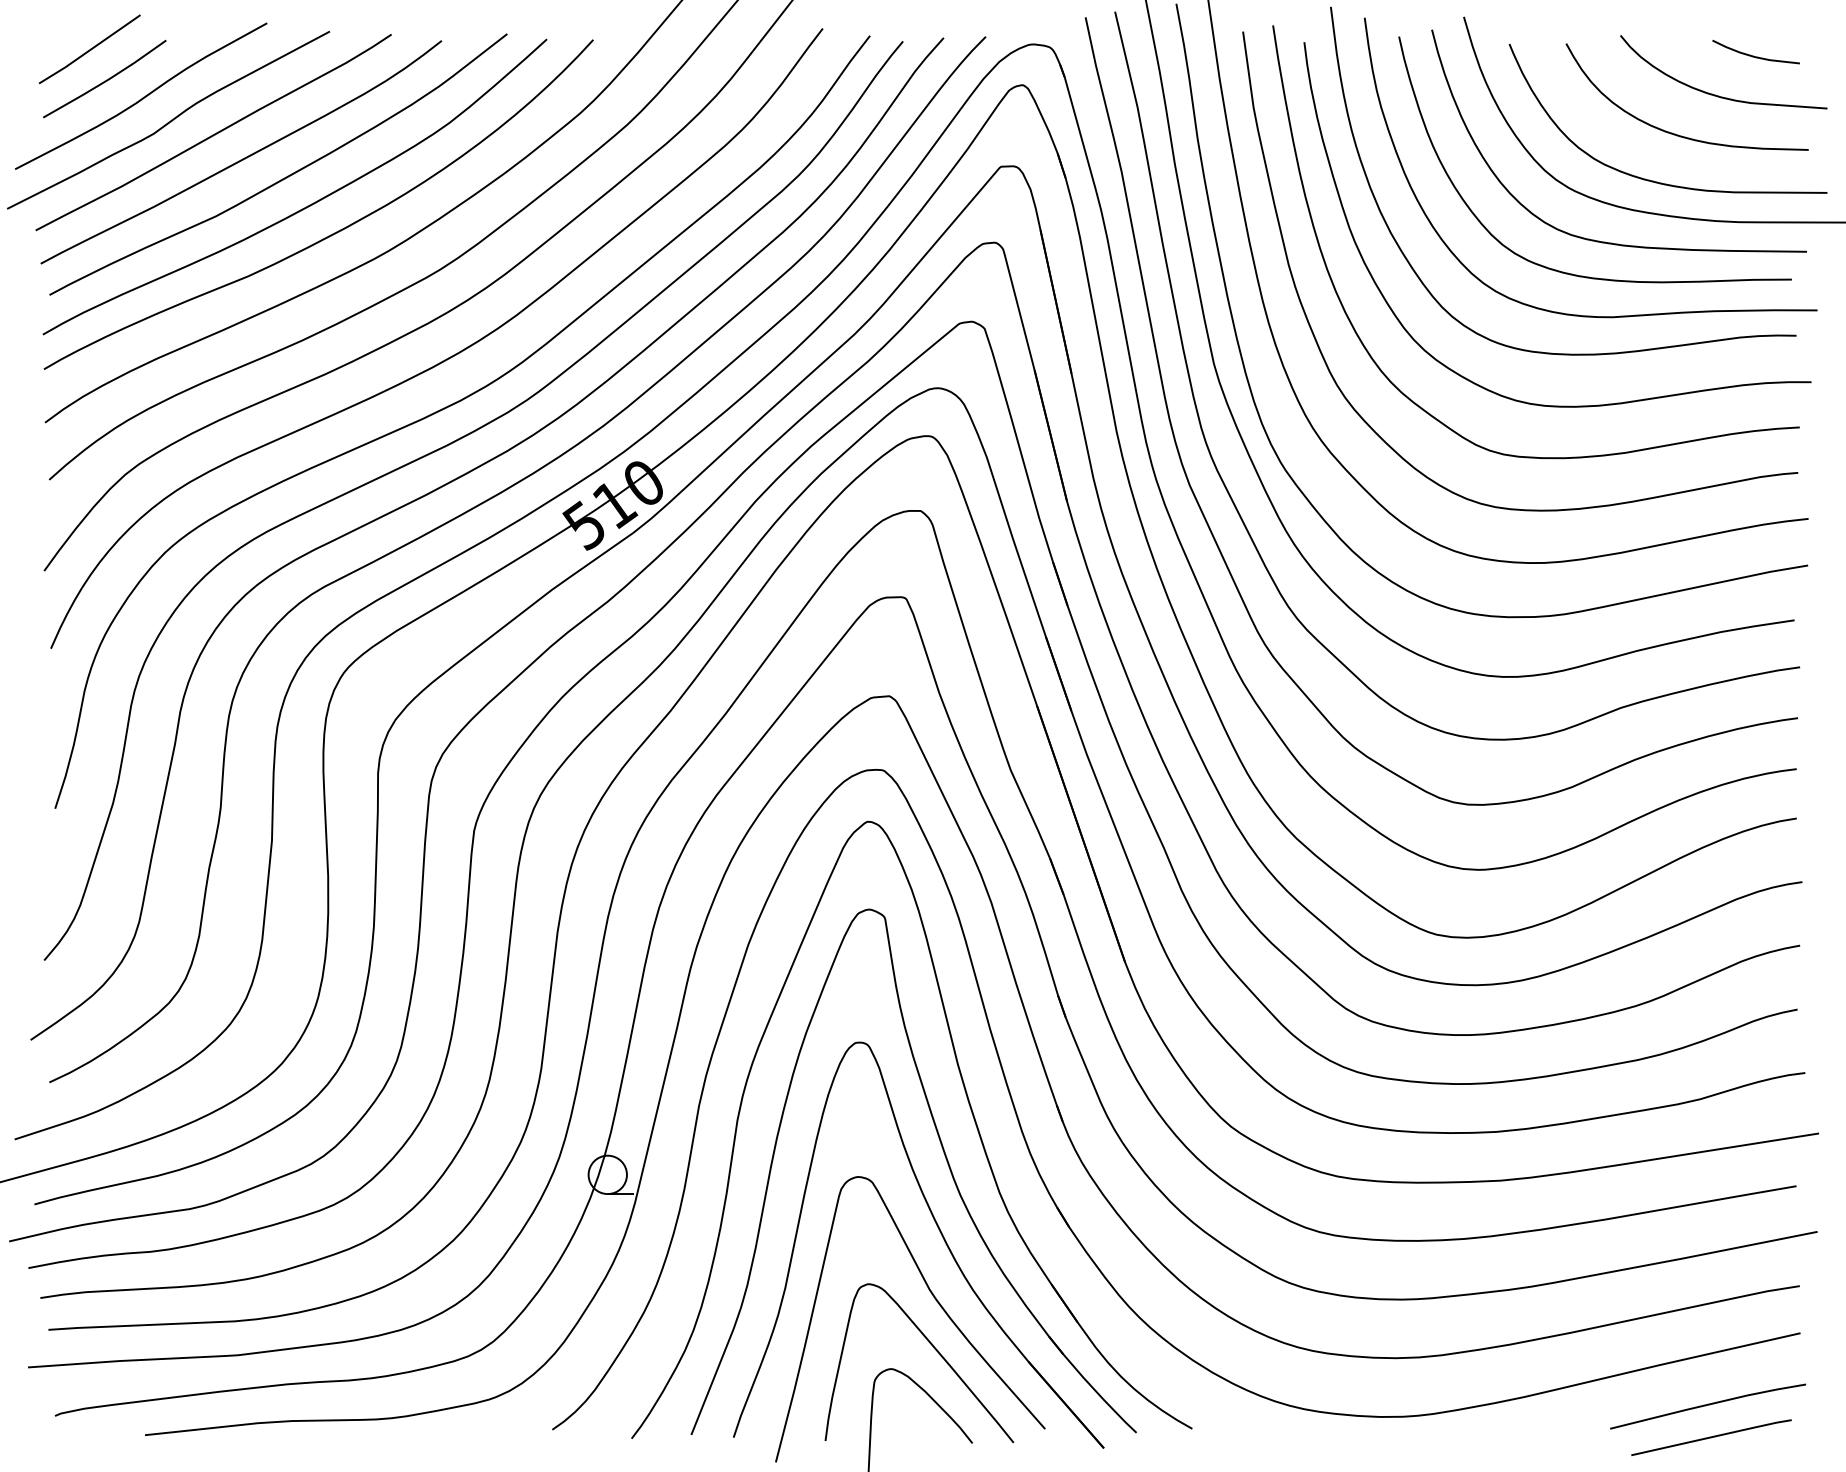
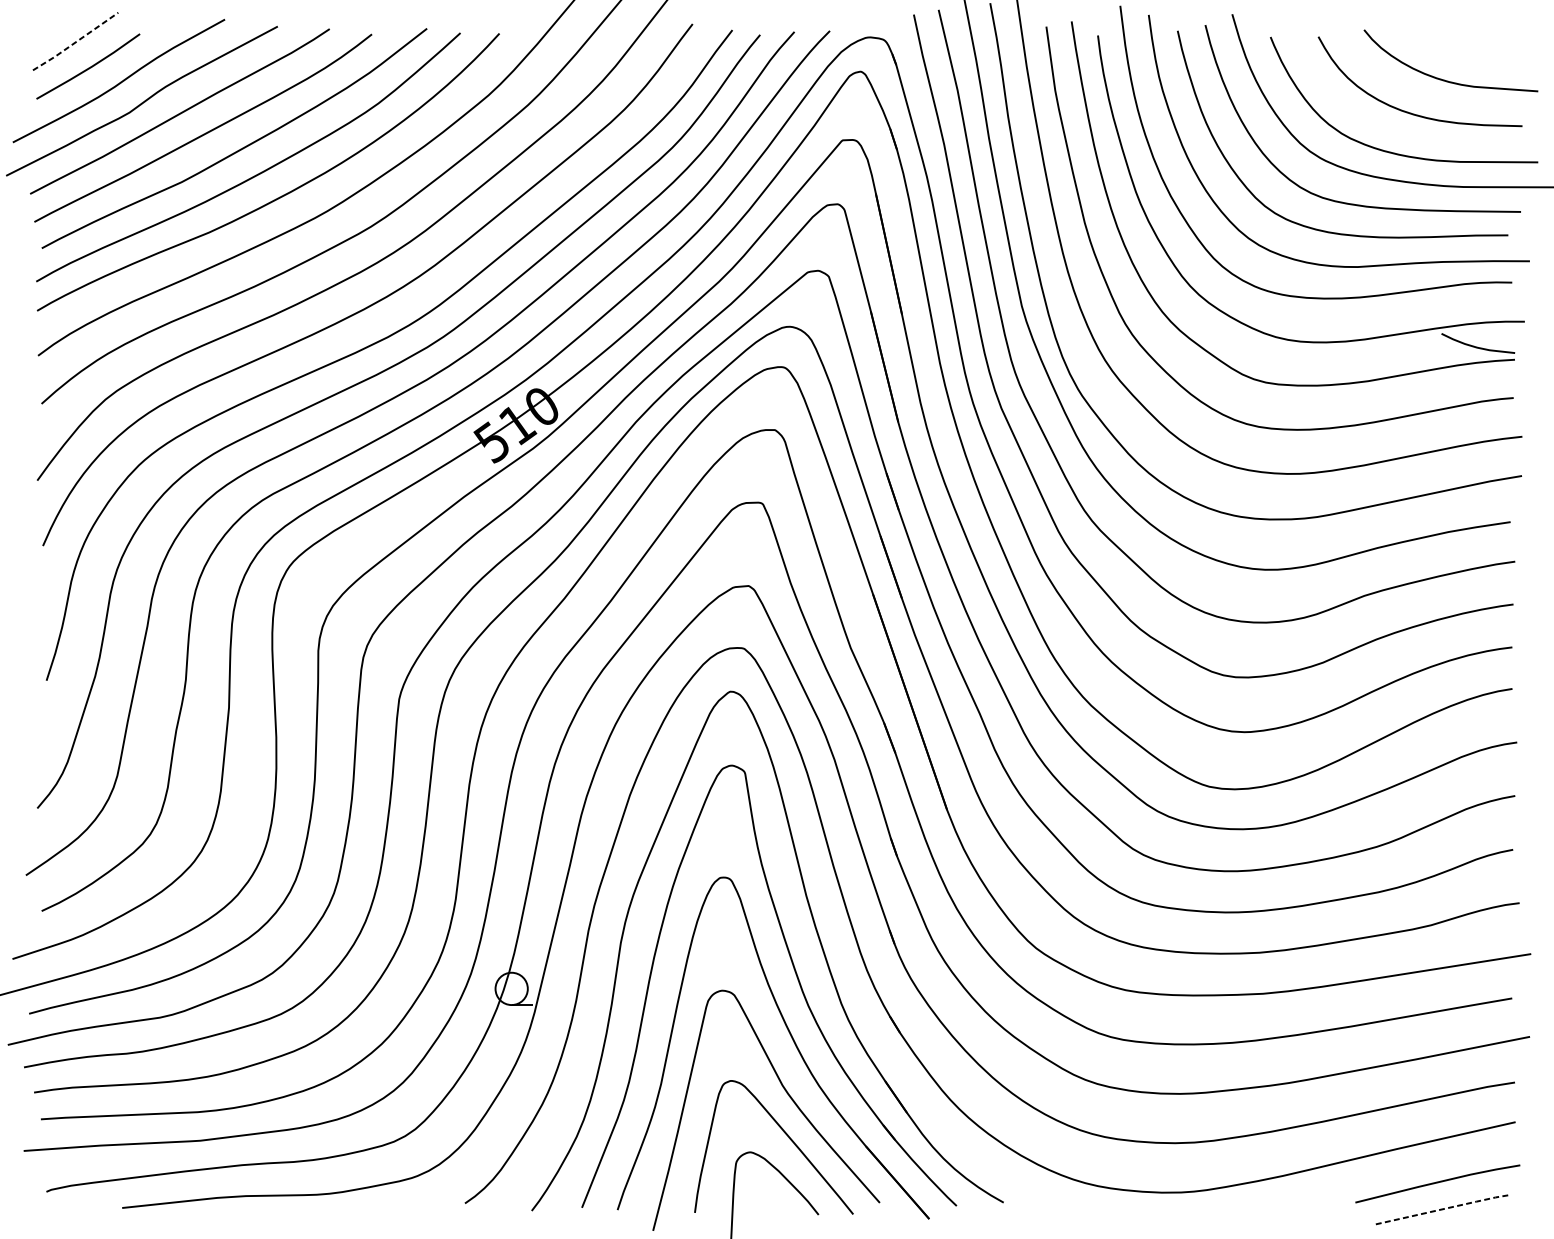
line: (89, 50) -> (75, 42), solid -> dashed
curve: (1753, 55) -> (1476, 346), moved
line: (1712, 1436) -> (1441, 1209), solid -> dashed

